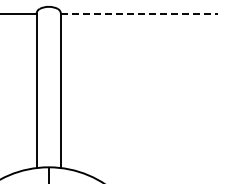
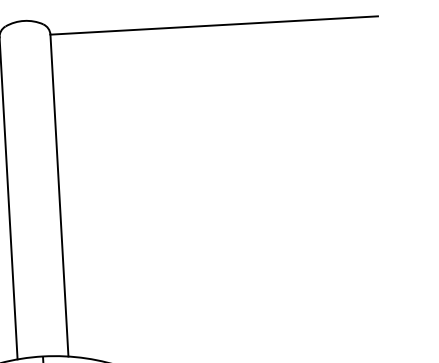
line: (139, 14) -> (214, 26), dashed -> solid

